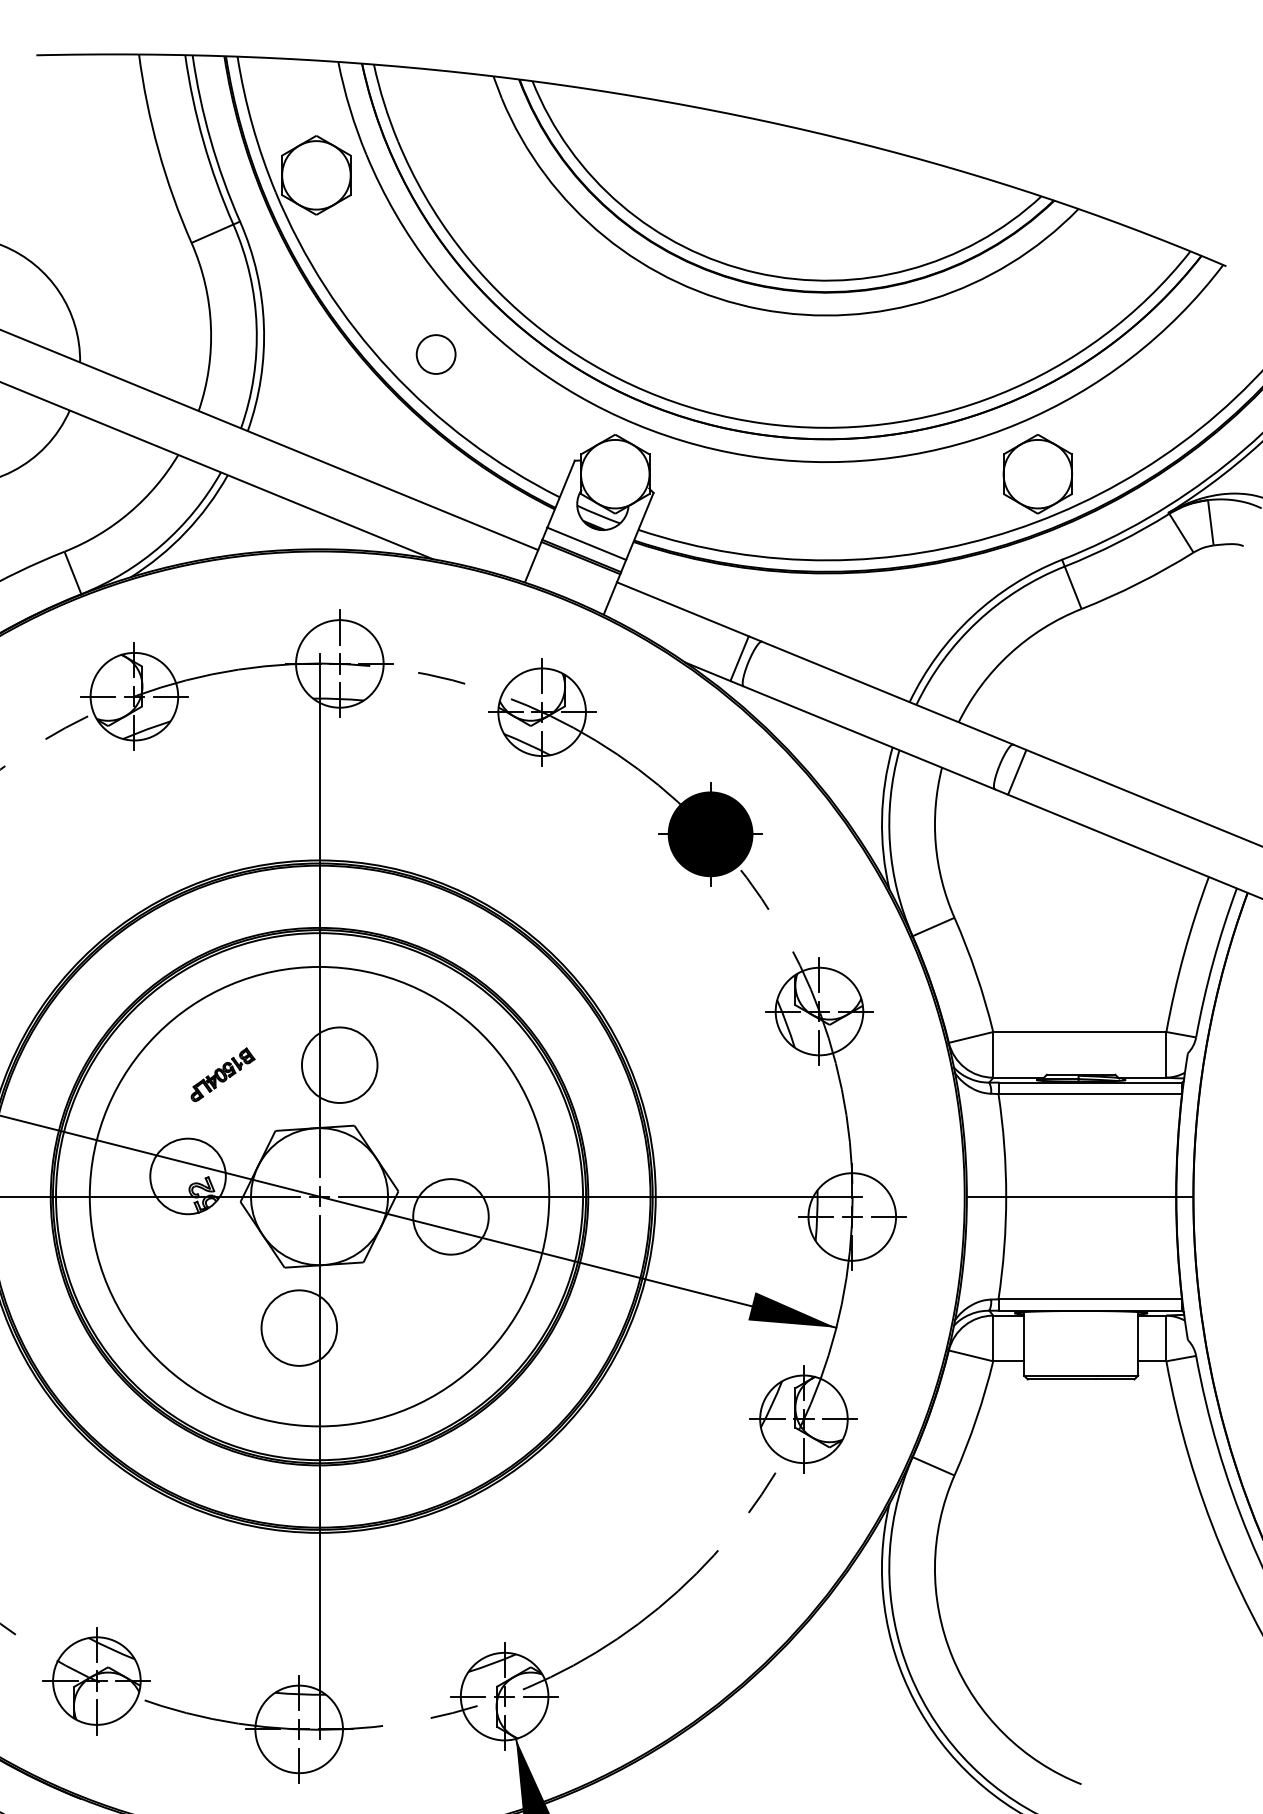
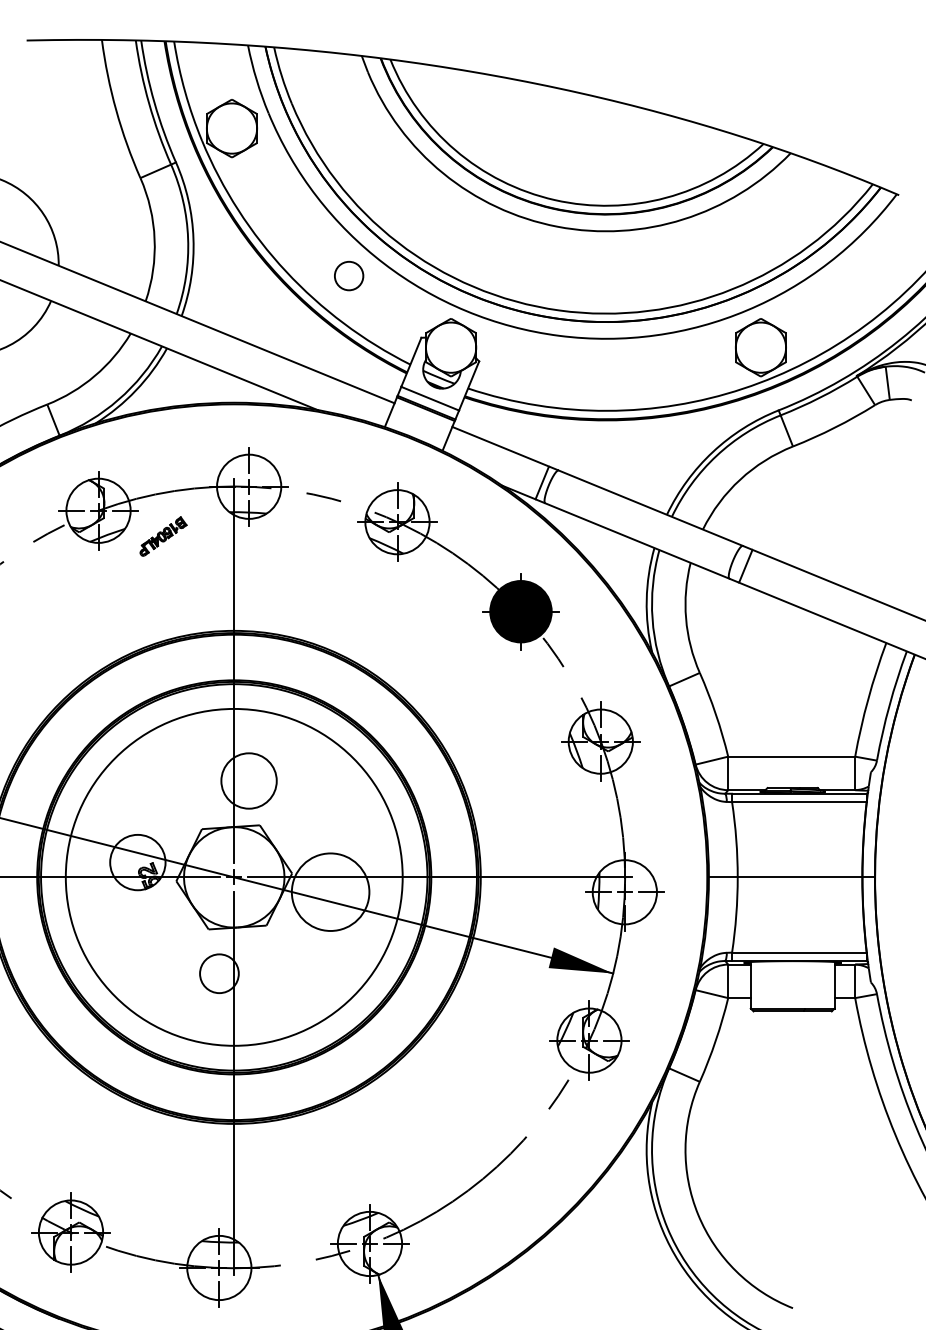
circle: (435, 354) -> (348, 276), moved
part: (222, 1074) -> (163, 536), moved
circle: (450, 1216) -> (330, 891), size x1.4
circle: (299, 1327) -> (219, 973), size x0.7

